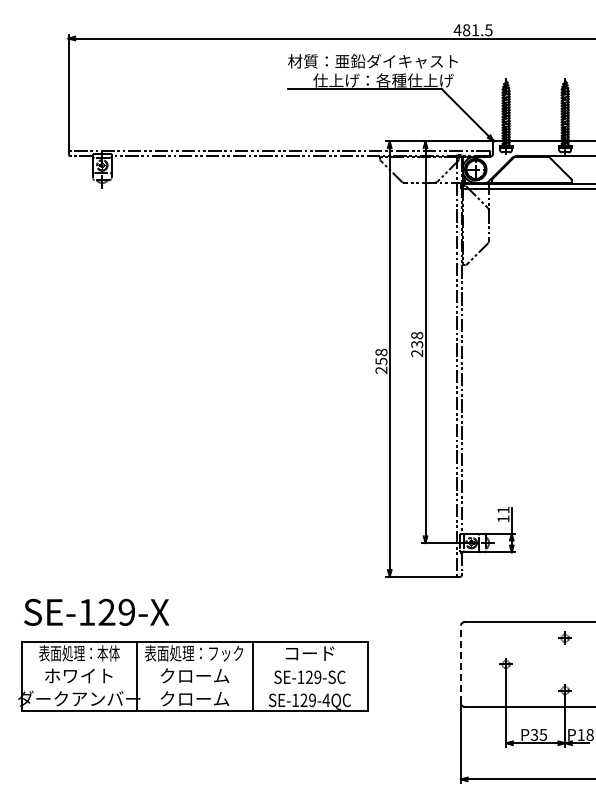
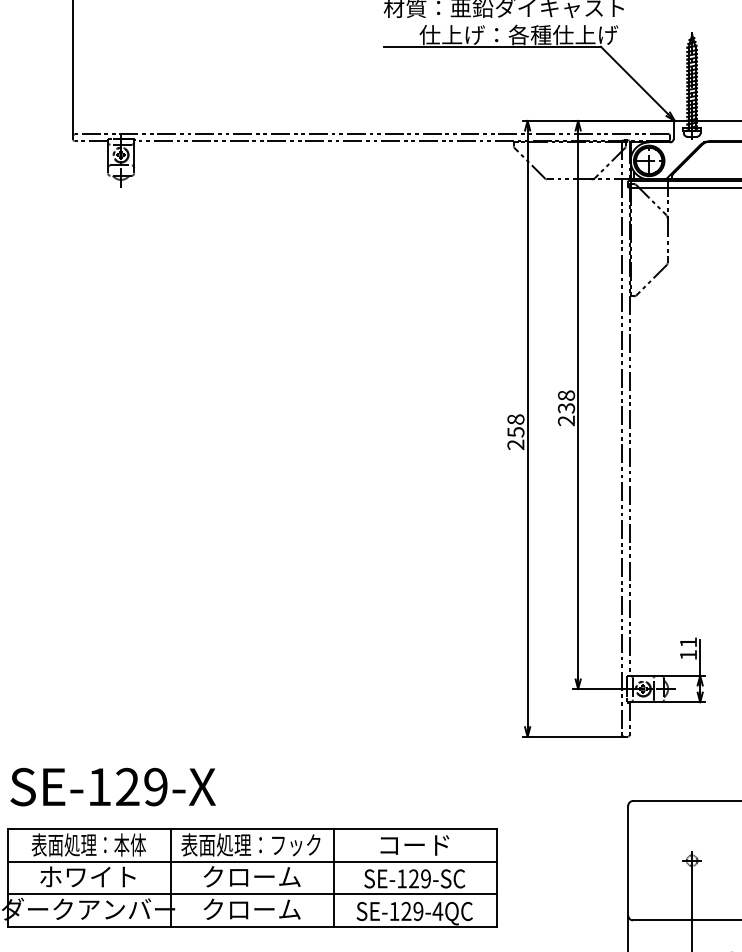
line: (460, 664) -> (627, 860), dashed -> solid
line: (194, 665) -> (251, 862), added
line: (194, 688) -> (251, 894), added

